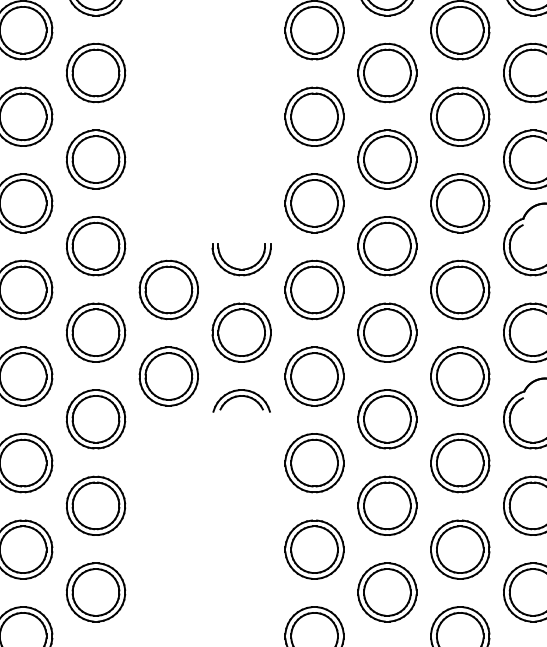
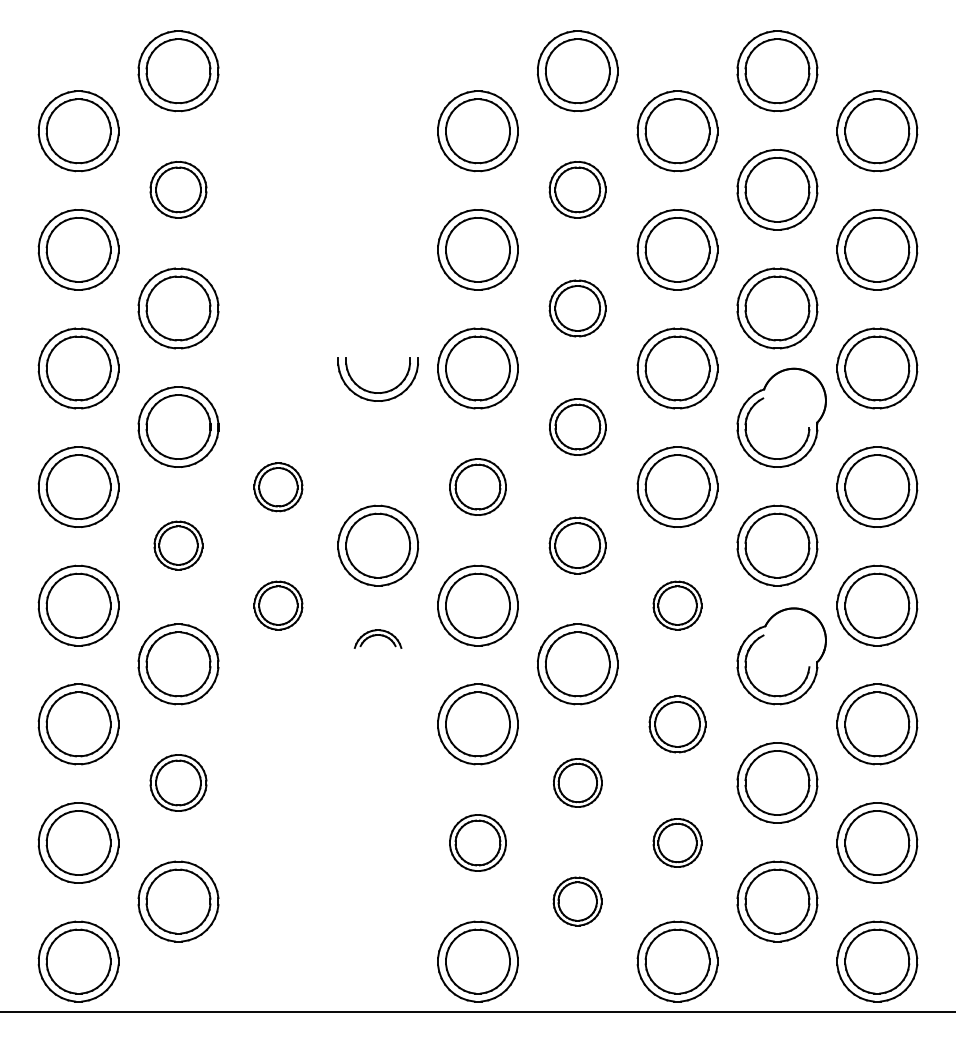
part: (95, 72) -> (178, 189), size x0.7
part: (387, 72) -> (577, 189), size x0.7
part: (387, 159) -> (577, 308), size x0.7
part: (387, 245) -> (577, 426), size x0.7
part: (238, 268) -> (373, 391), moved
part: (314, 289) -> (477, 486), size x0.7
part: (168, 290) -> (278, 487), size x0.6
part: (95, 332) -> (178, 545), size x0.6
part: (387, 332) -> (577, 545), size x0.7
part: (168, 376) -> (278, 605), size x0.6
part: (460, 376) -> (677, 605), size x0.6
part: (241, 400) -> (377, 638), size x0.6
part: (460, 463) -> (677, 724), size x0.7
part: (95, 505) -> (178, 782), size x0.7
part: (387, 505) -> (577, 782), size x0.6
part: (314, 549) -> (477, 842), size x0.7
part: (460, 549) -> (677, 842), size x0.6
part: (387, 592) -> (577, 901), size x0.6

